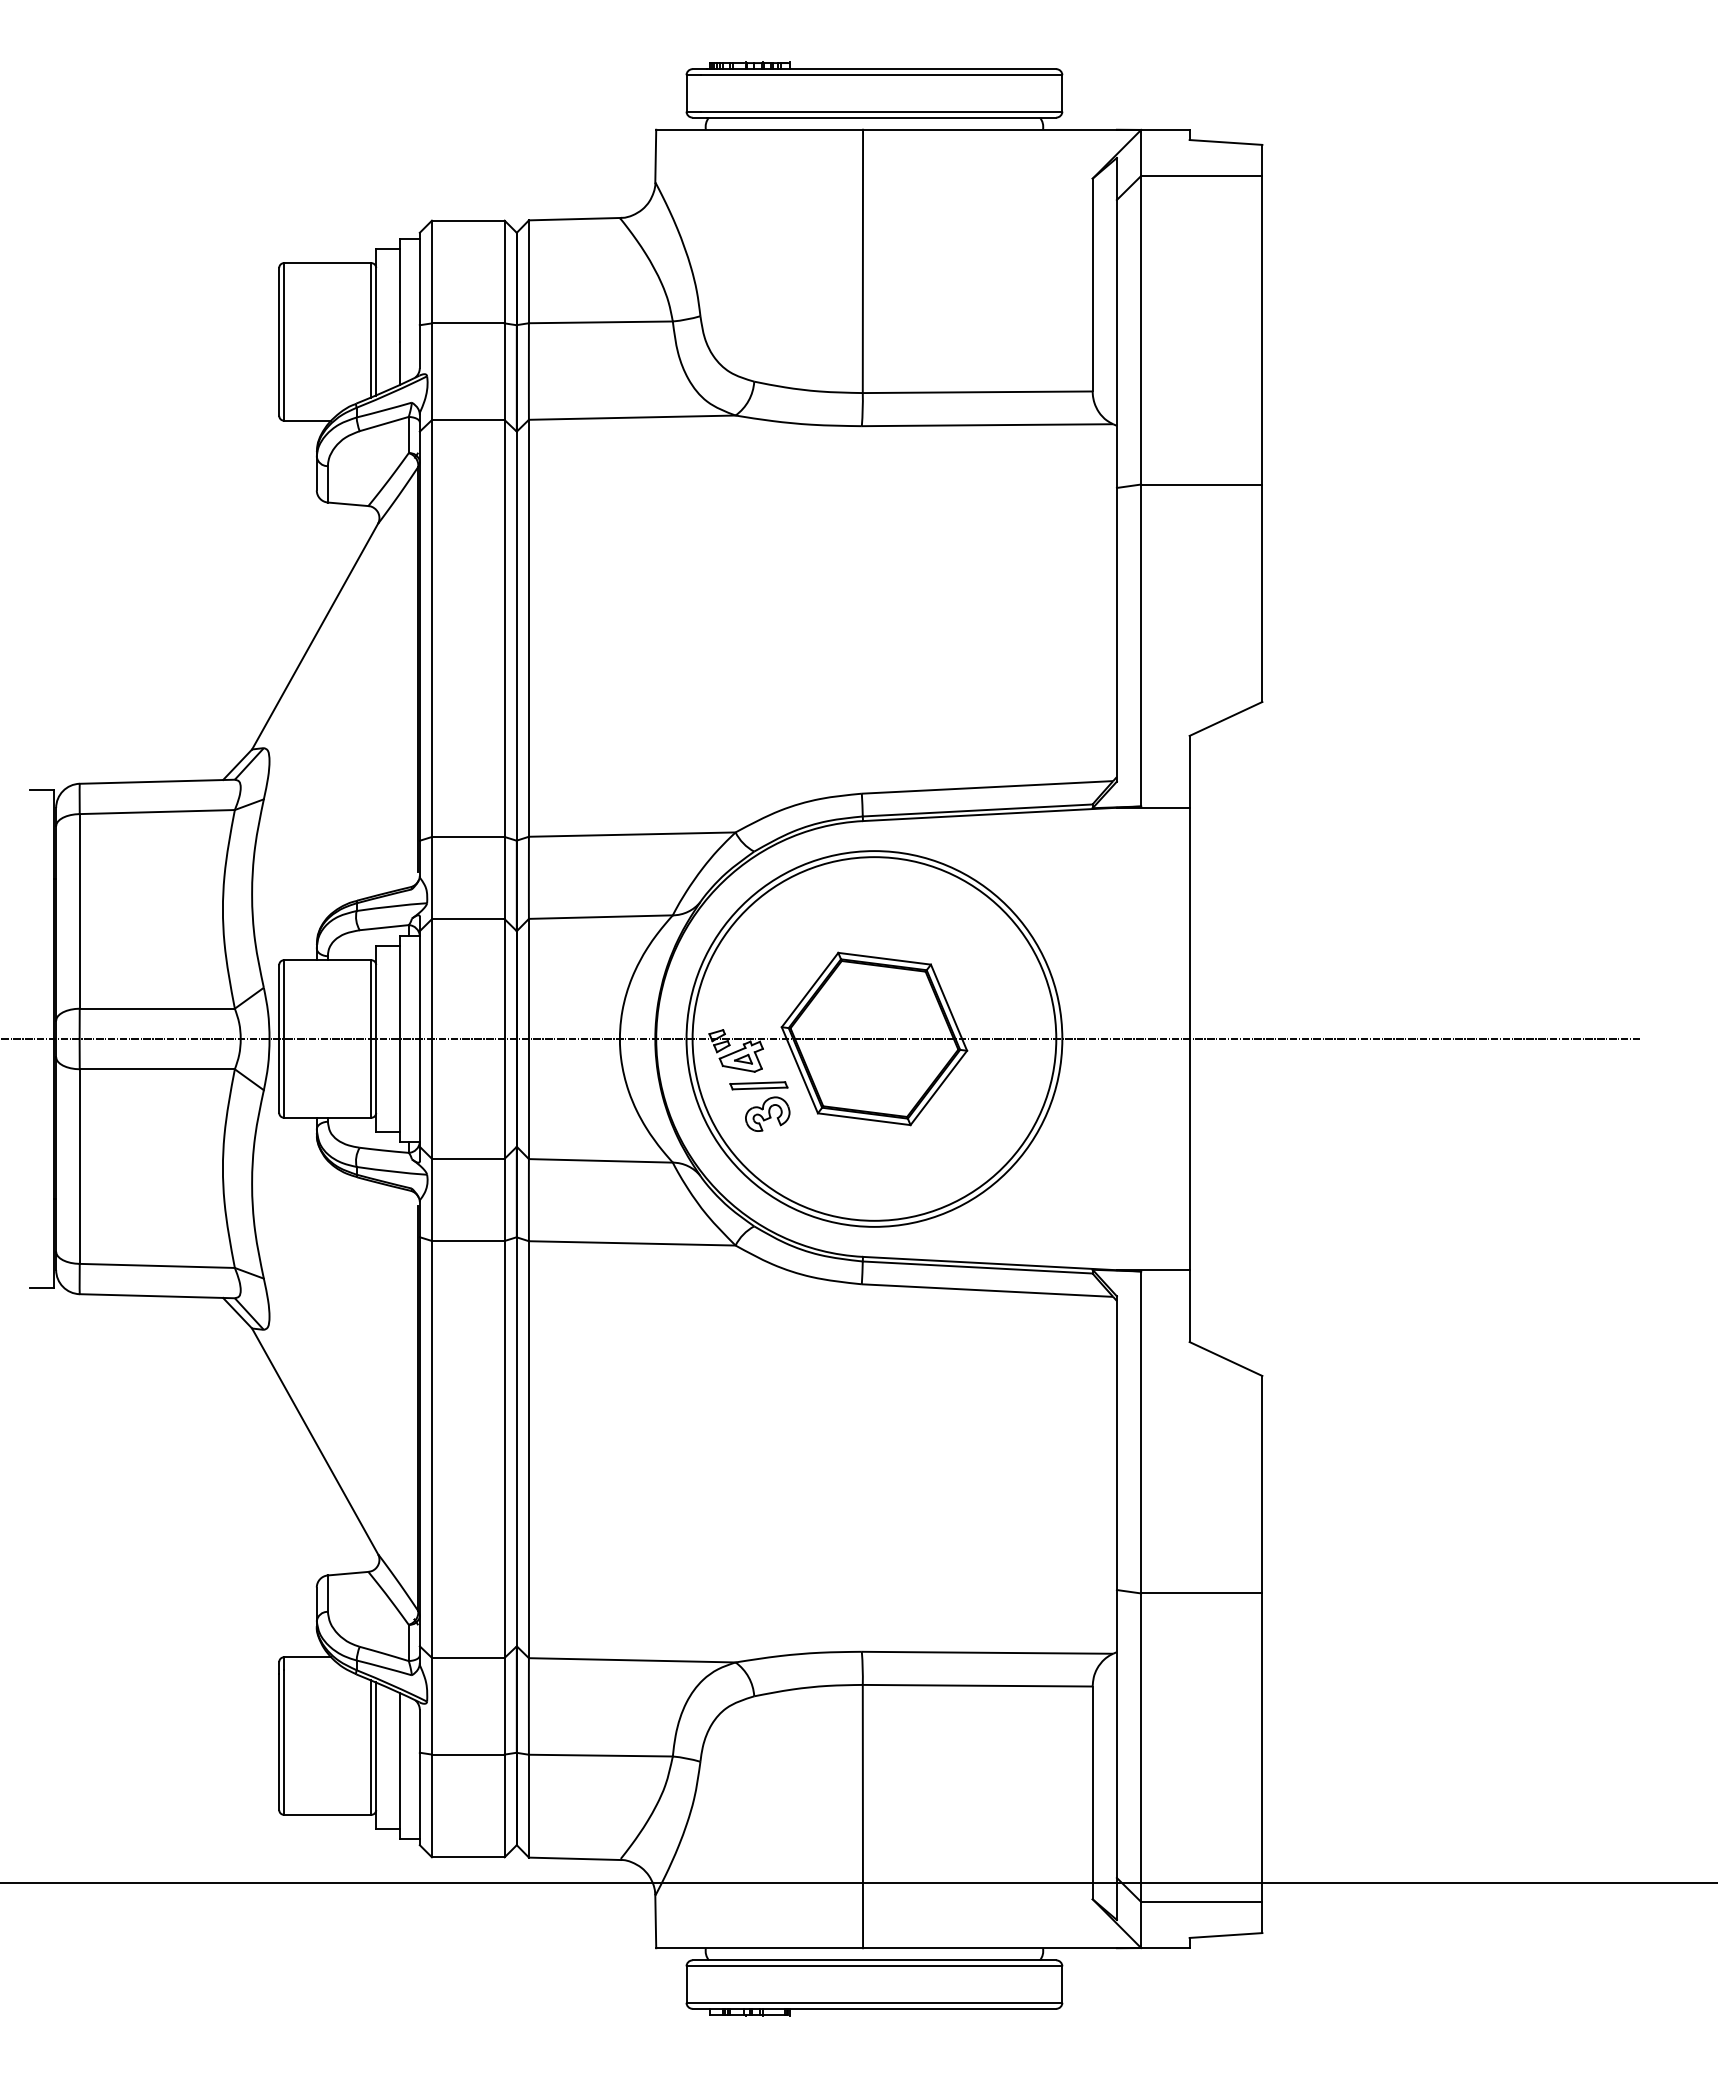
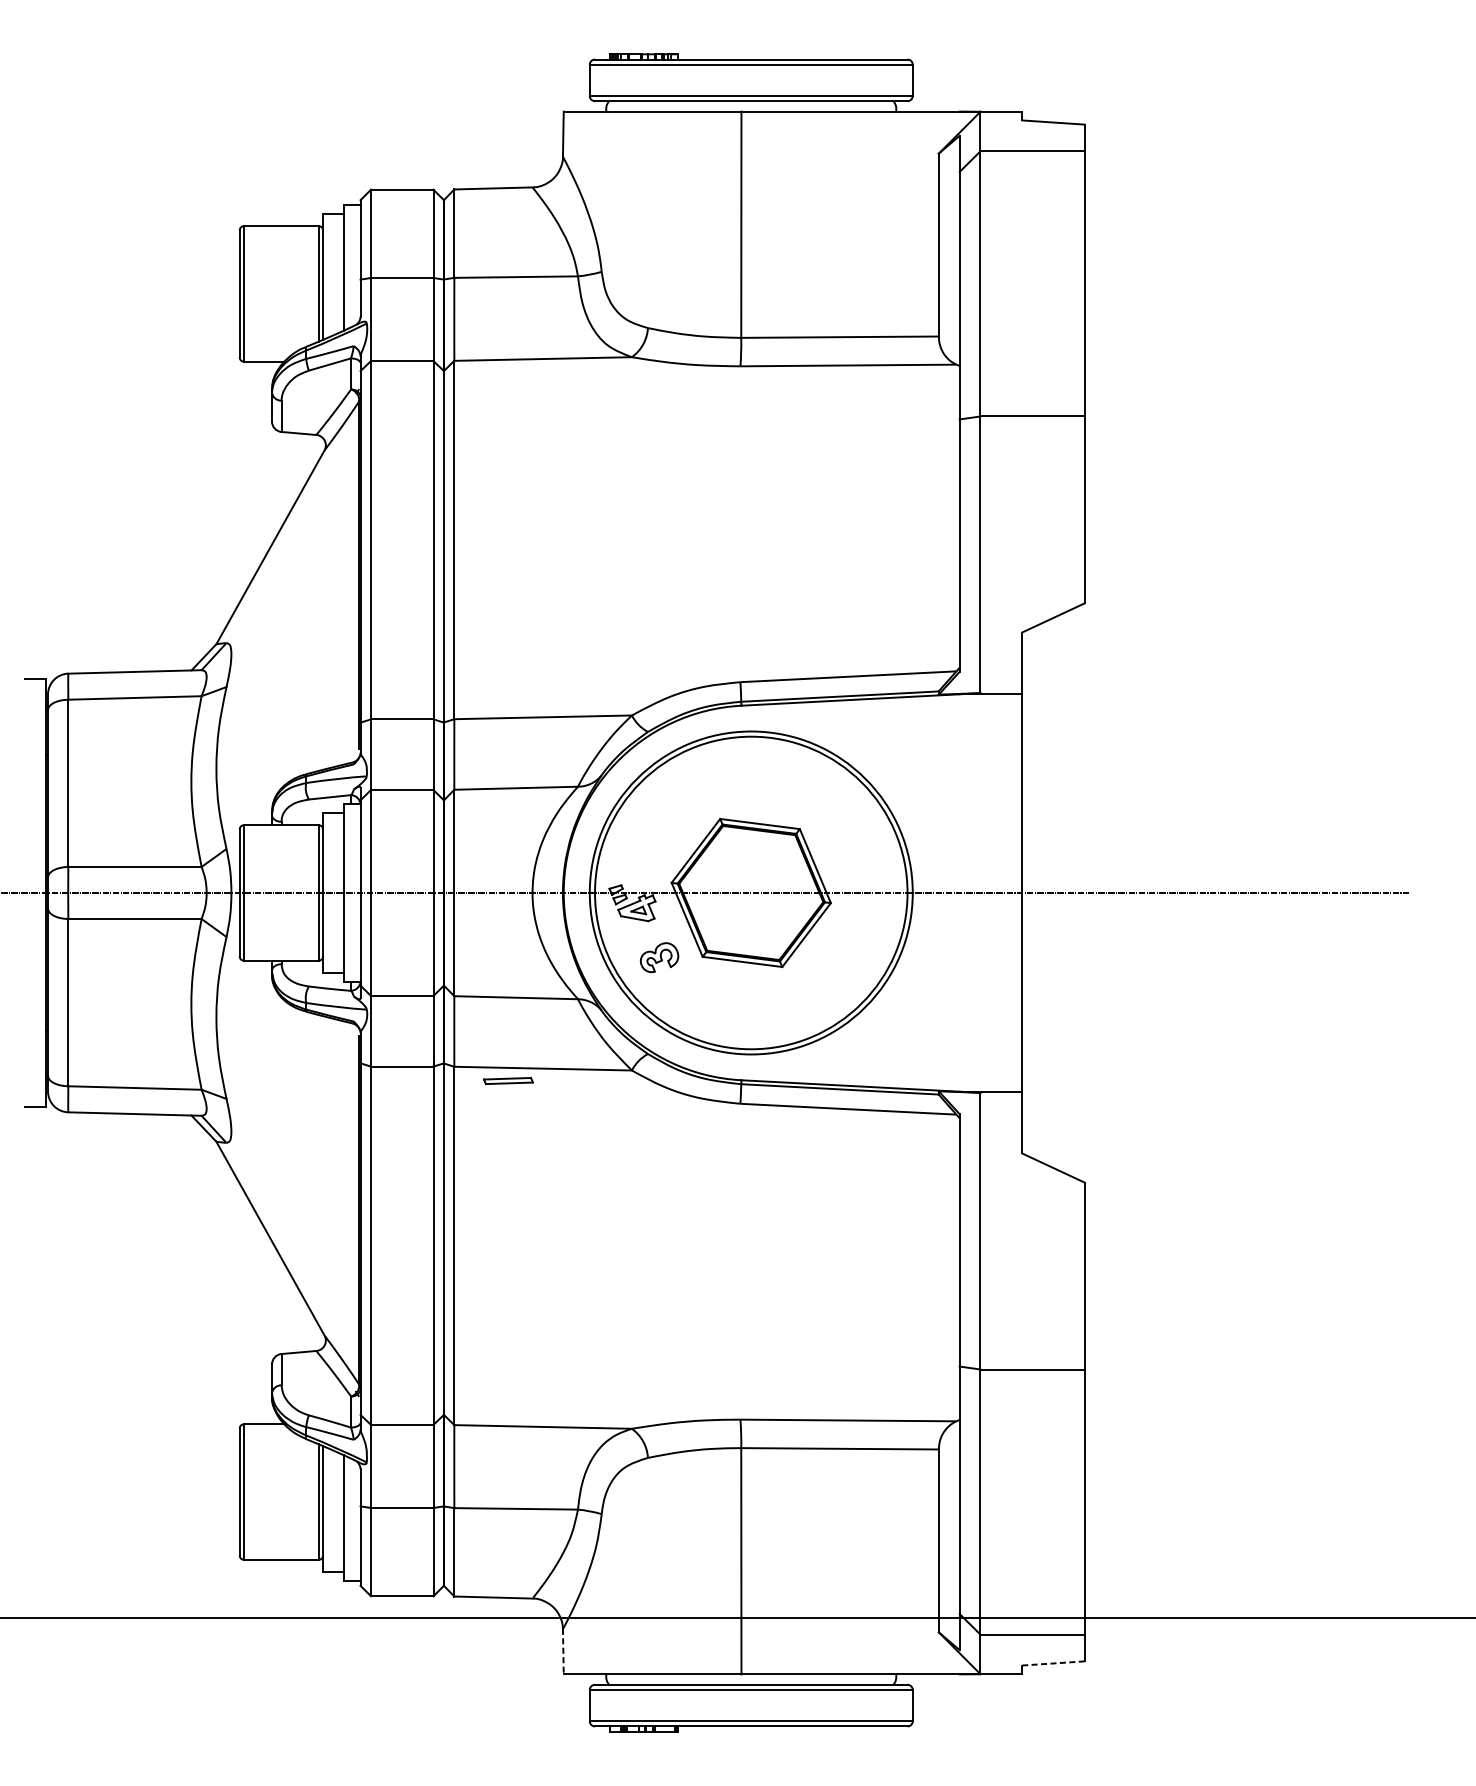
part: (758, 1085) -> (508, 1080), moved
line: (655, 1922) -> (563, 1652), solid -> dashed
line: (1226, 1935) -> (1053, 1663), solid -> dashed

